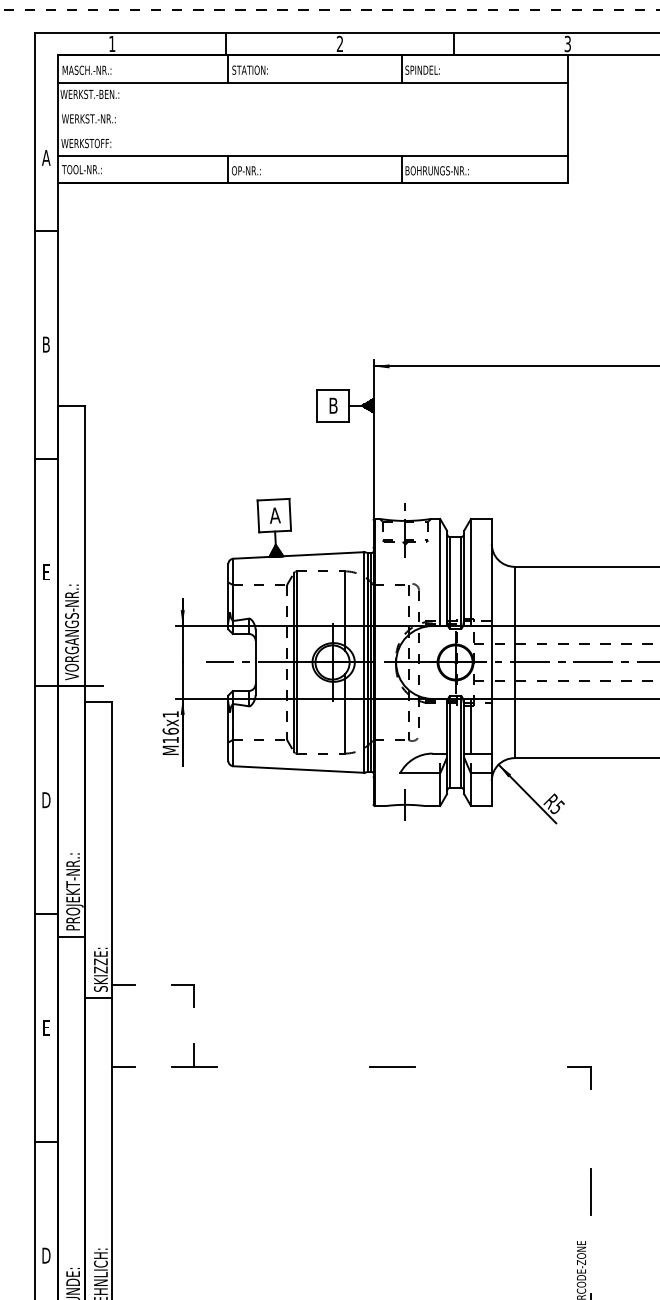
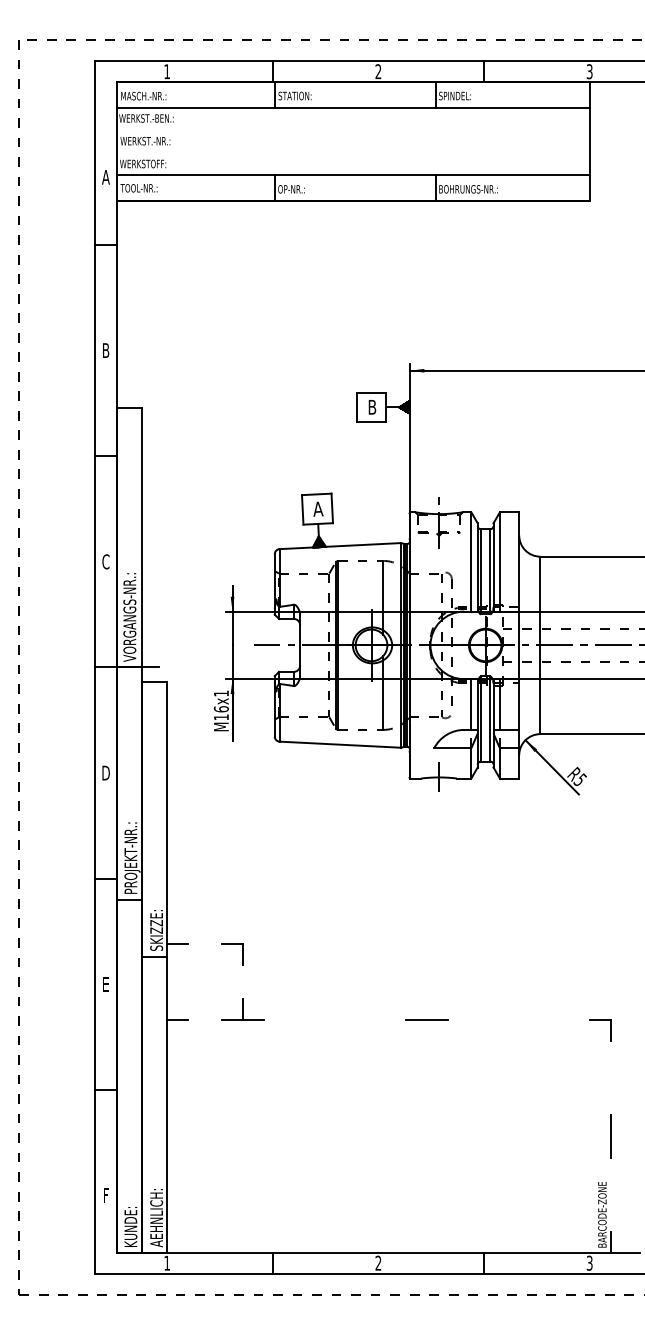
text: (45, 572) -> (105, 561), E -> C
line: (440, 726) -> (471, 704), added
text: (45, 1255) -> (105, 1195), D -> F

